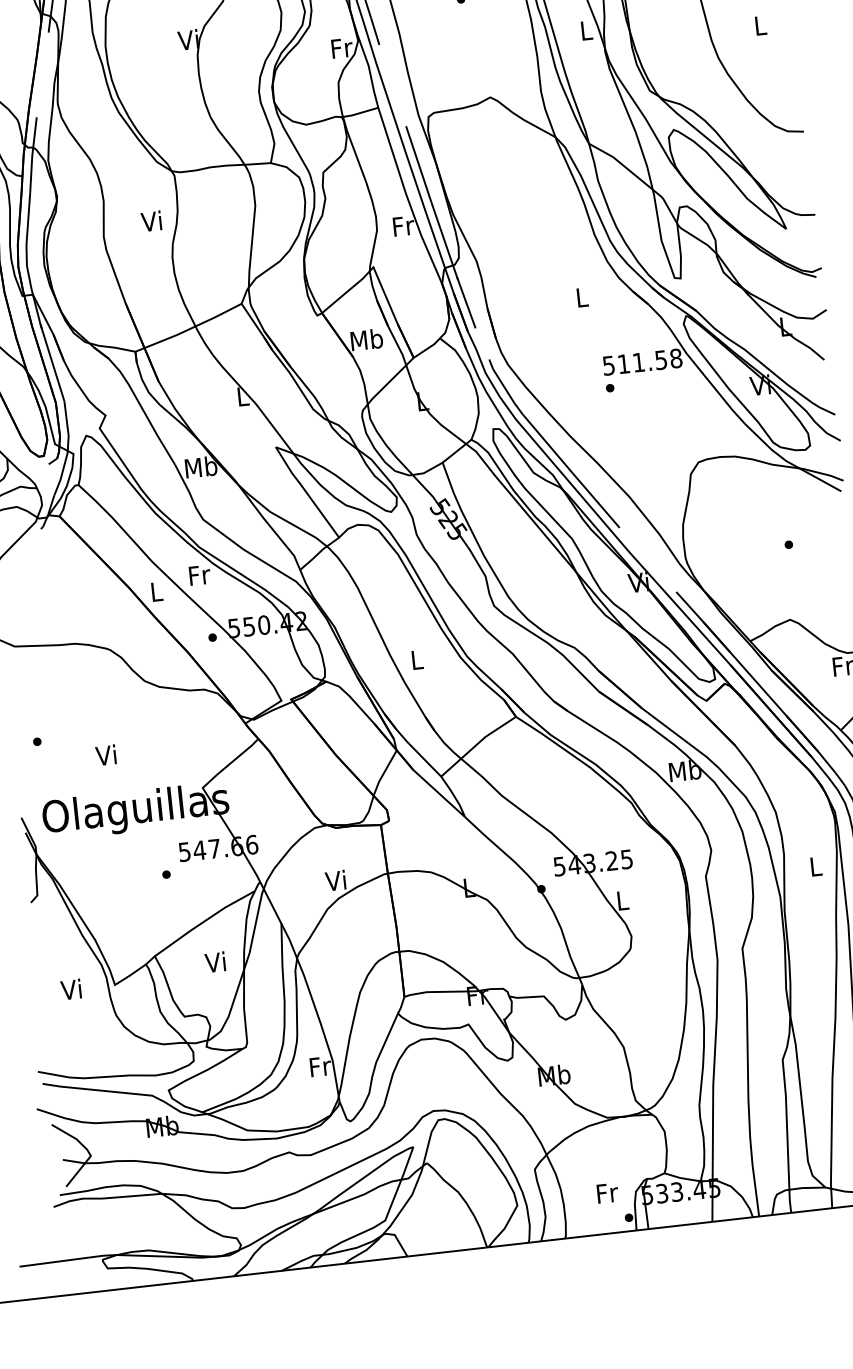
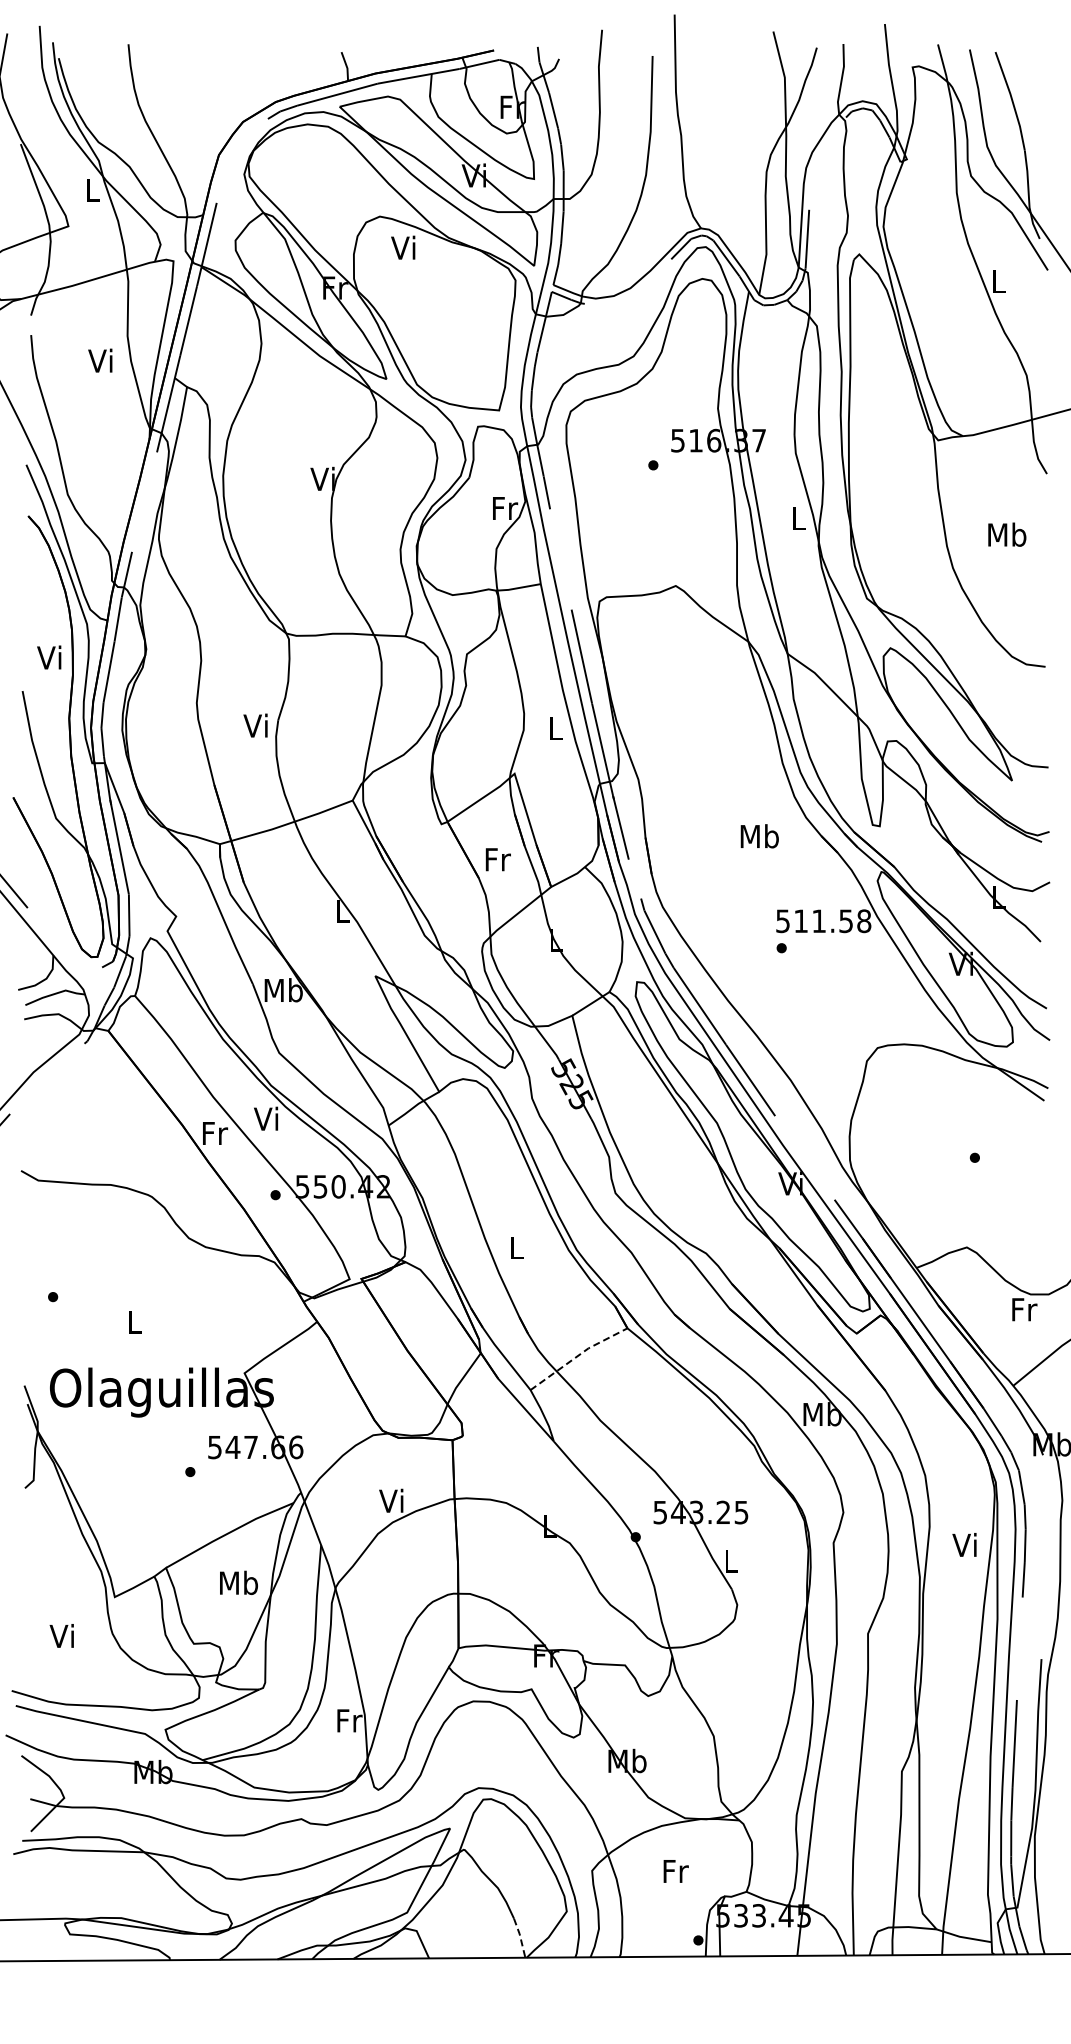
text: (760, 25) -> (1007, 534), L -> Mb
text: (151, 221) -> (255, 725), moved
text: (403, 226) -> (555, 728), Fr -> L
text: (581, 297) -> (759, 836), L -> Mb
text: (366, 339) -> (497, 859), Mb -> Fr
text: (199, 574) -> (267, 1118), Fr -> Vi
text: (157, 591) -> (215, 1133), L -> Fr
line: (477, 743) -> (578, 1355), solid -> dashed
text: (106, 754) -> (133, 1321), Vi -> L
text: (814, 866) -> (964, 1544), L -> Vi
text: (216, 961) -> (238, 1582), Vi -> Mb
text: (70, 989) -> (61, 1635), moved
text: (607, 1193) -> (675, 1871), moved
line: (481, 1231) -> (520, 1937), solid -> dashed

